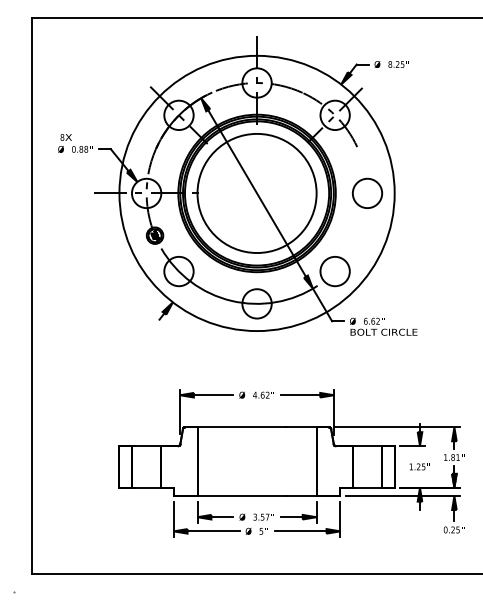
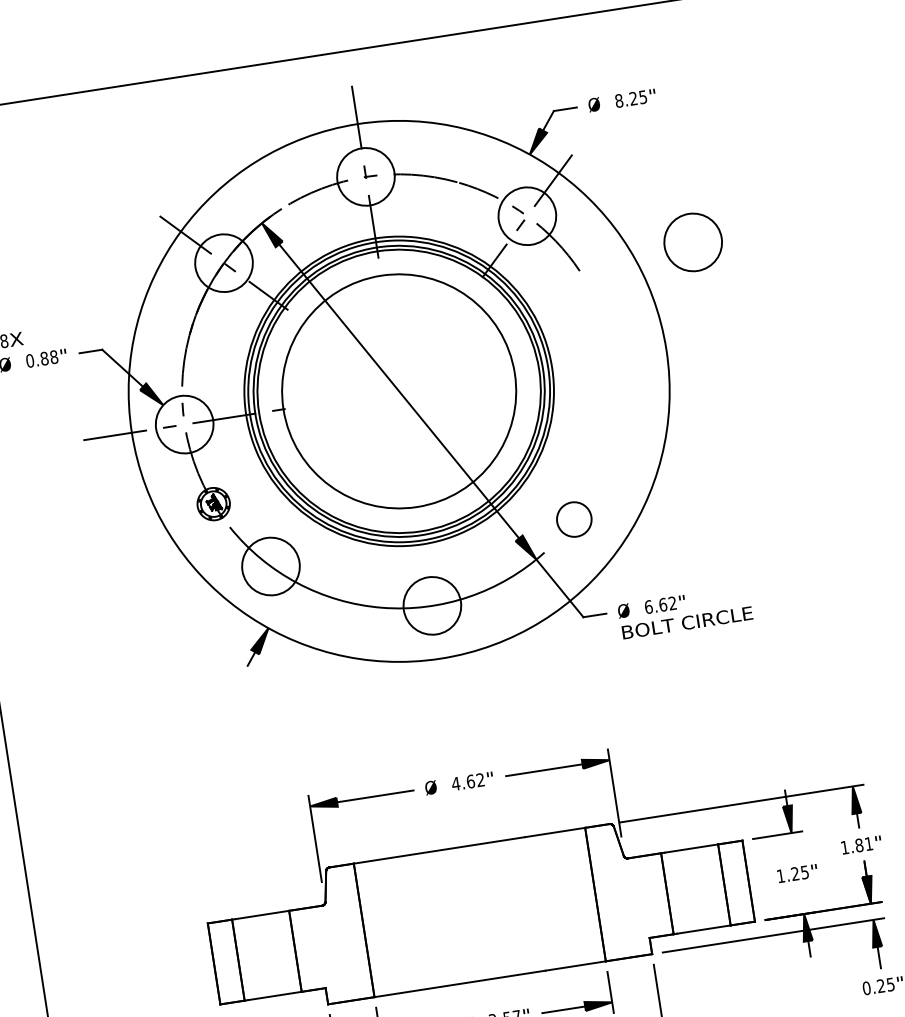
circle: (367, 192) -> (692, 240), moved
circle: (334, 271) -> (573, 519), size x0.6

